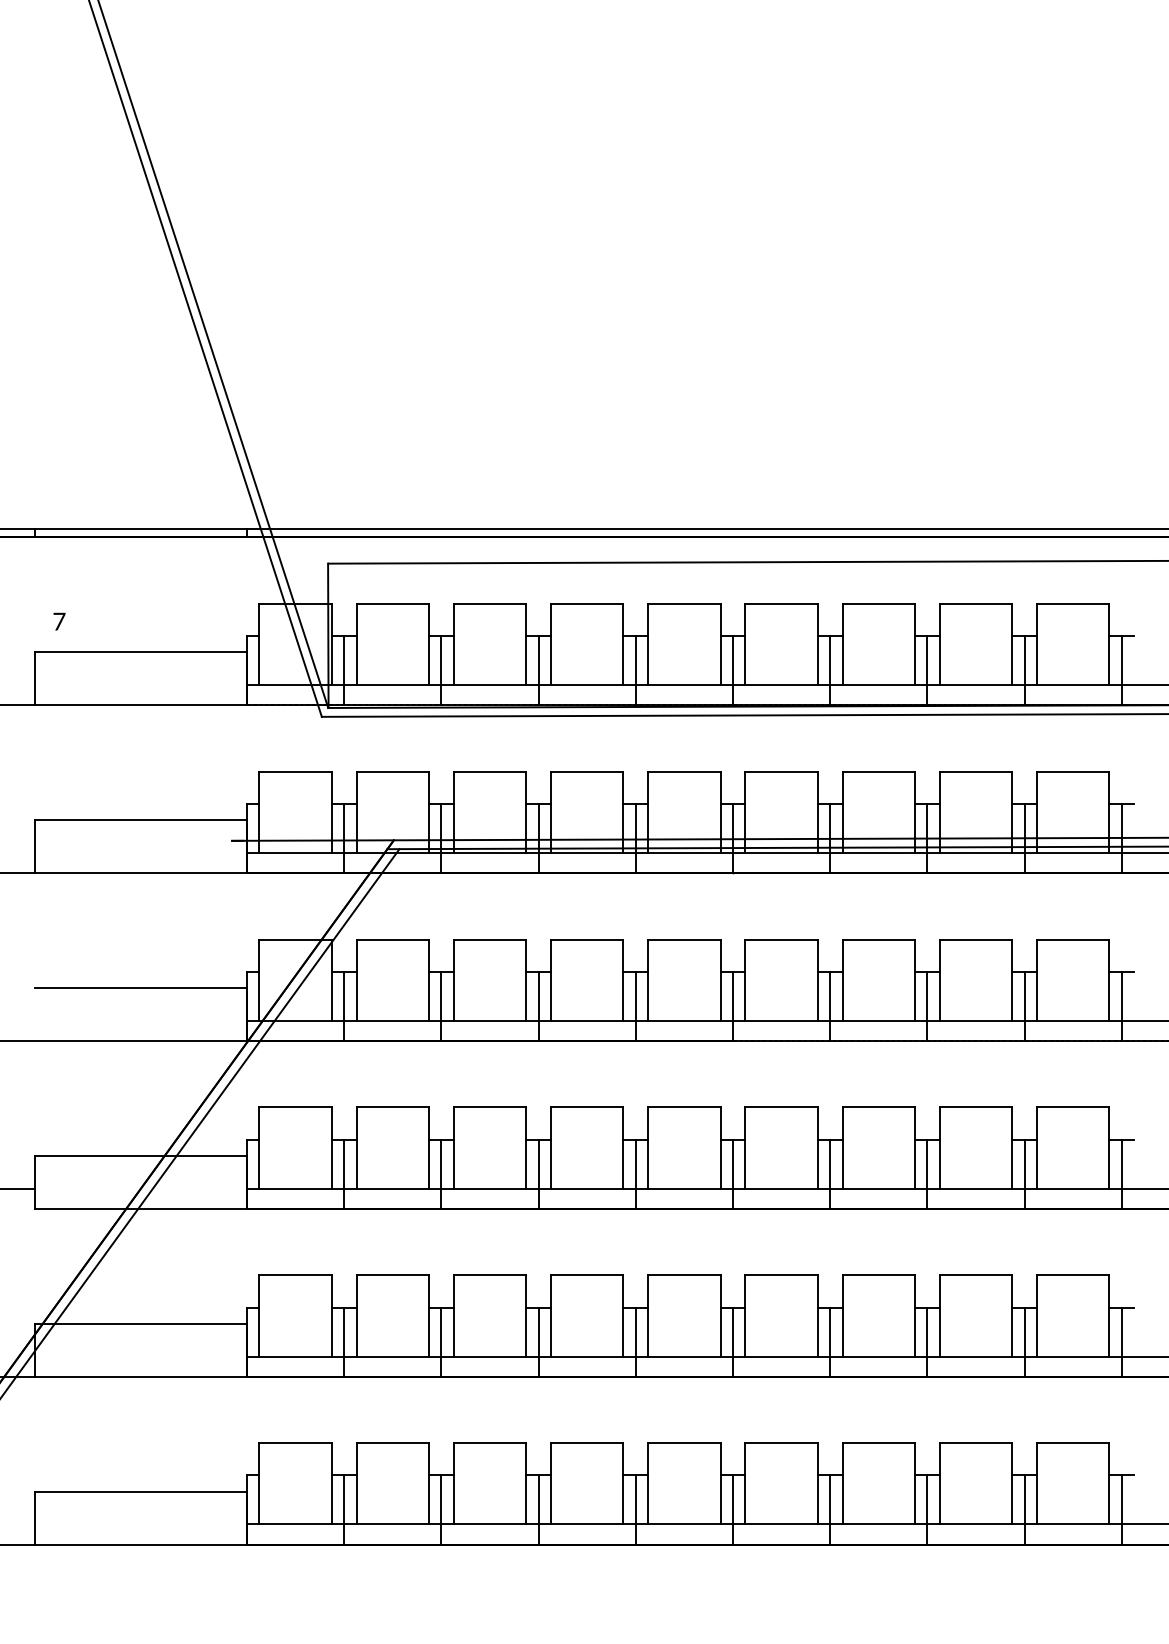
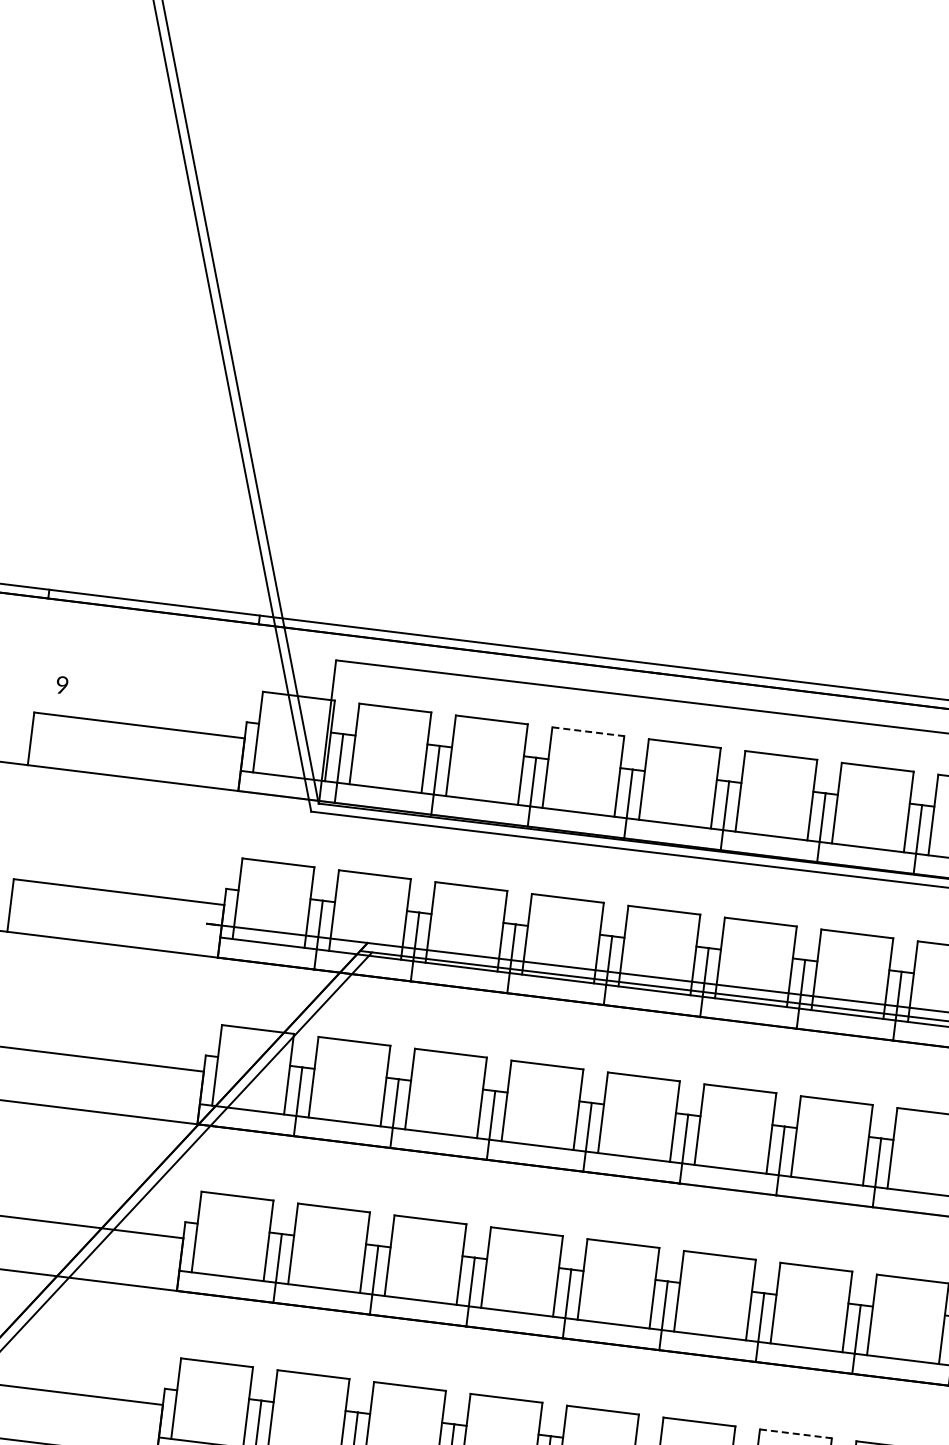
line: (587, 603) -> (588, 731), solid -> dashed
text: (59, 621) -> (62, 685), 7 -> 9
line: (879, 1275) -> (796, 1434), solid -> dashed

